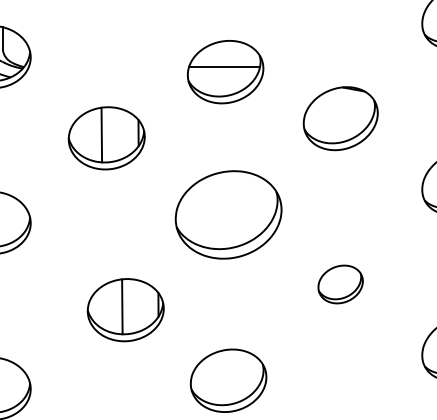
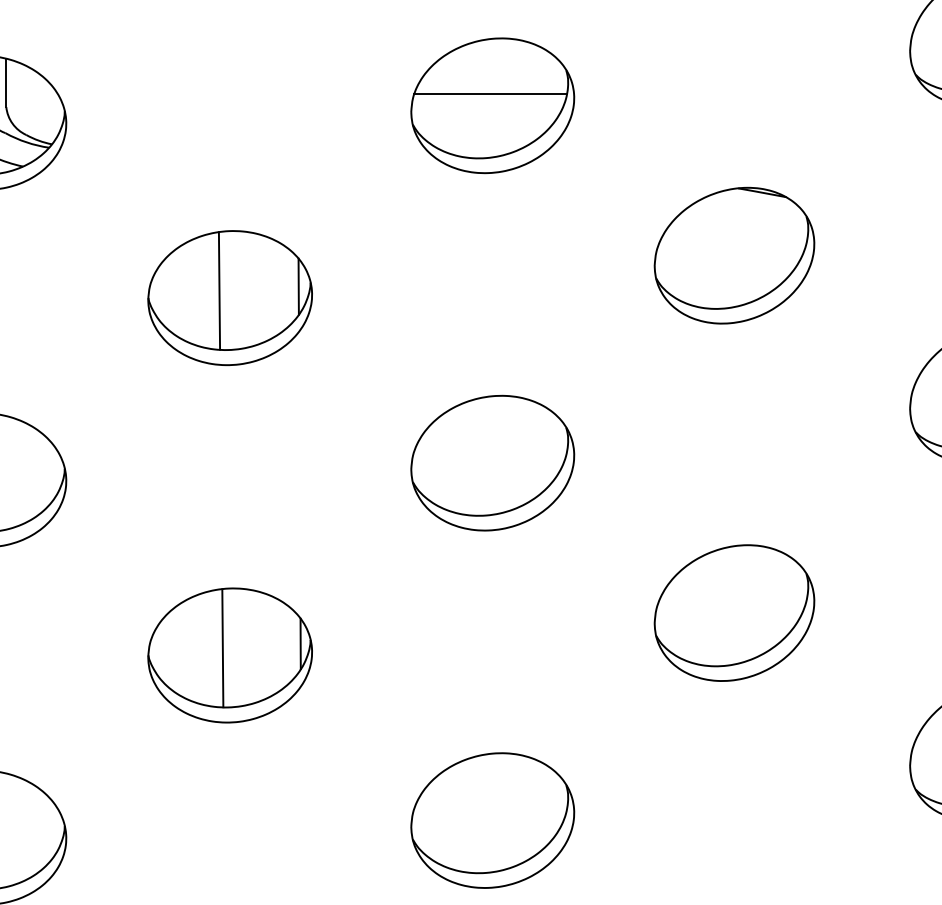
part: (225, 72) -> (492, 106), moved
part: (228, 214) -> (492, 462), size x0.71
part: (340, 284) -> (733, 613), size x1.67
part: (125, 310) -> (229, 656), moved

